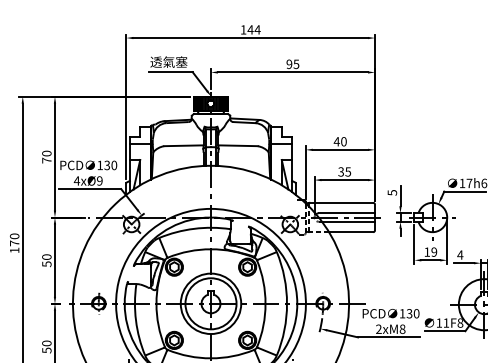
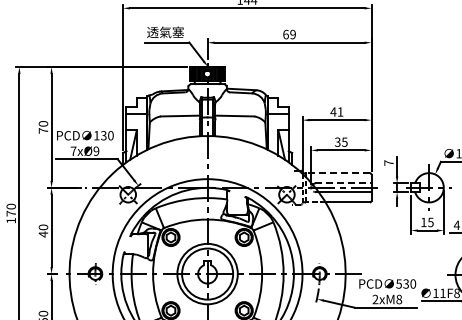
text: (292, 64) -> (289, 34), 95 -> 69
text: (343, 141) -> (340, 111), 40 -> 41
text: (76, 180) -> (73, 150), 4xØ9 -> 7xØ9
text: (392, 192) -> (389, 162), 5 -> 7
line: (341, 202) -> (338, 172), solid -> dashed
line: (347, 213) -> (344, 183), solid -> dashed
text: (434, 251) -> (431, 221), 19 -> 15
text: (46, 264) -> (43, 234), 50 -> 40
text: (402, 313) -> (399, 283), 130 -> 530

